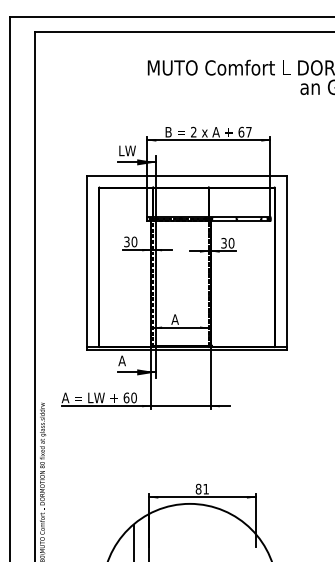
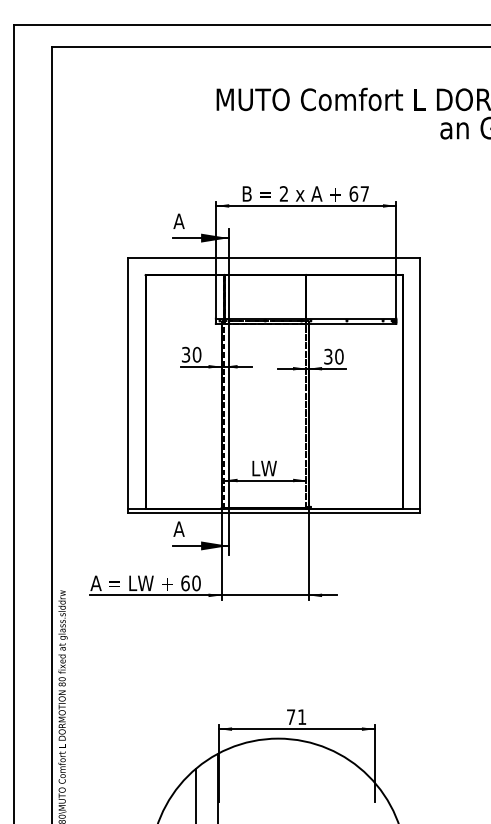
text: (126, 150) -> (185, 220), LW -> A
text: (179, 319) -> (263, 468), A -> LW
text: (198, 488) -> (290, 716), 81 -> 71

